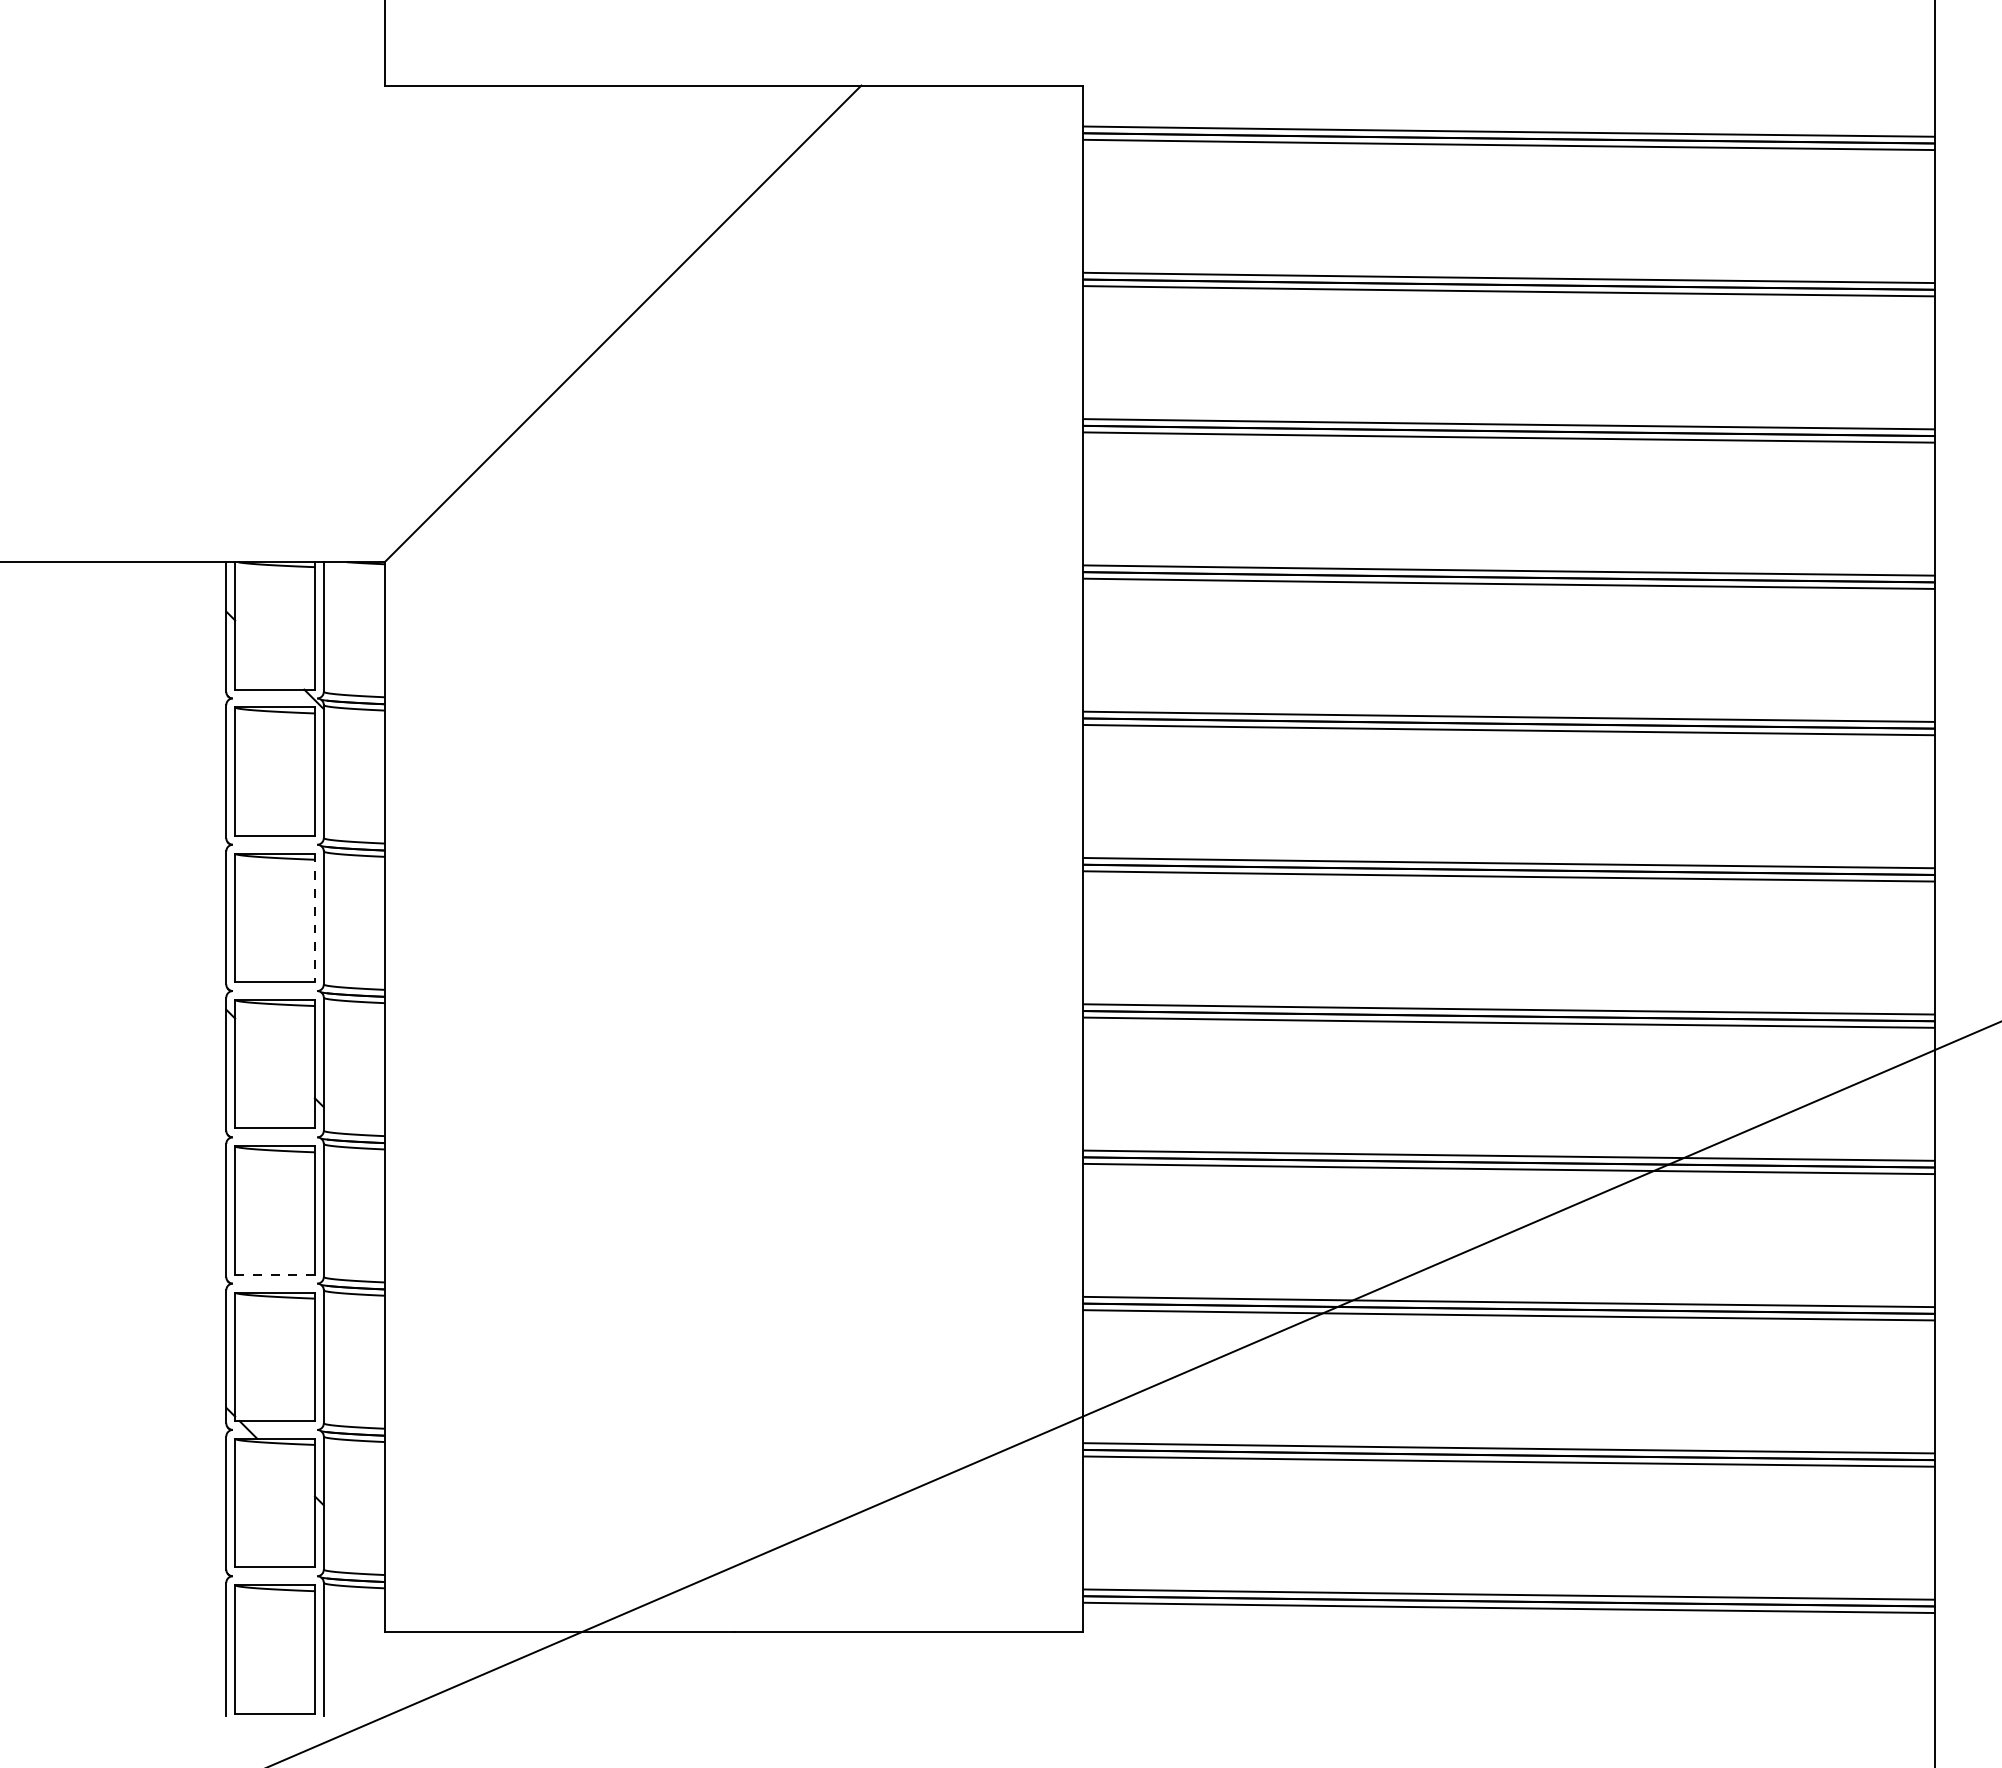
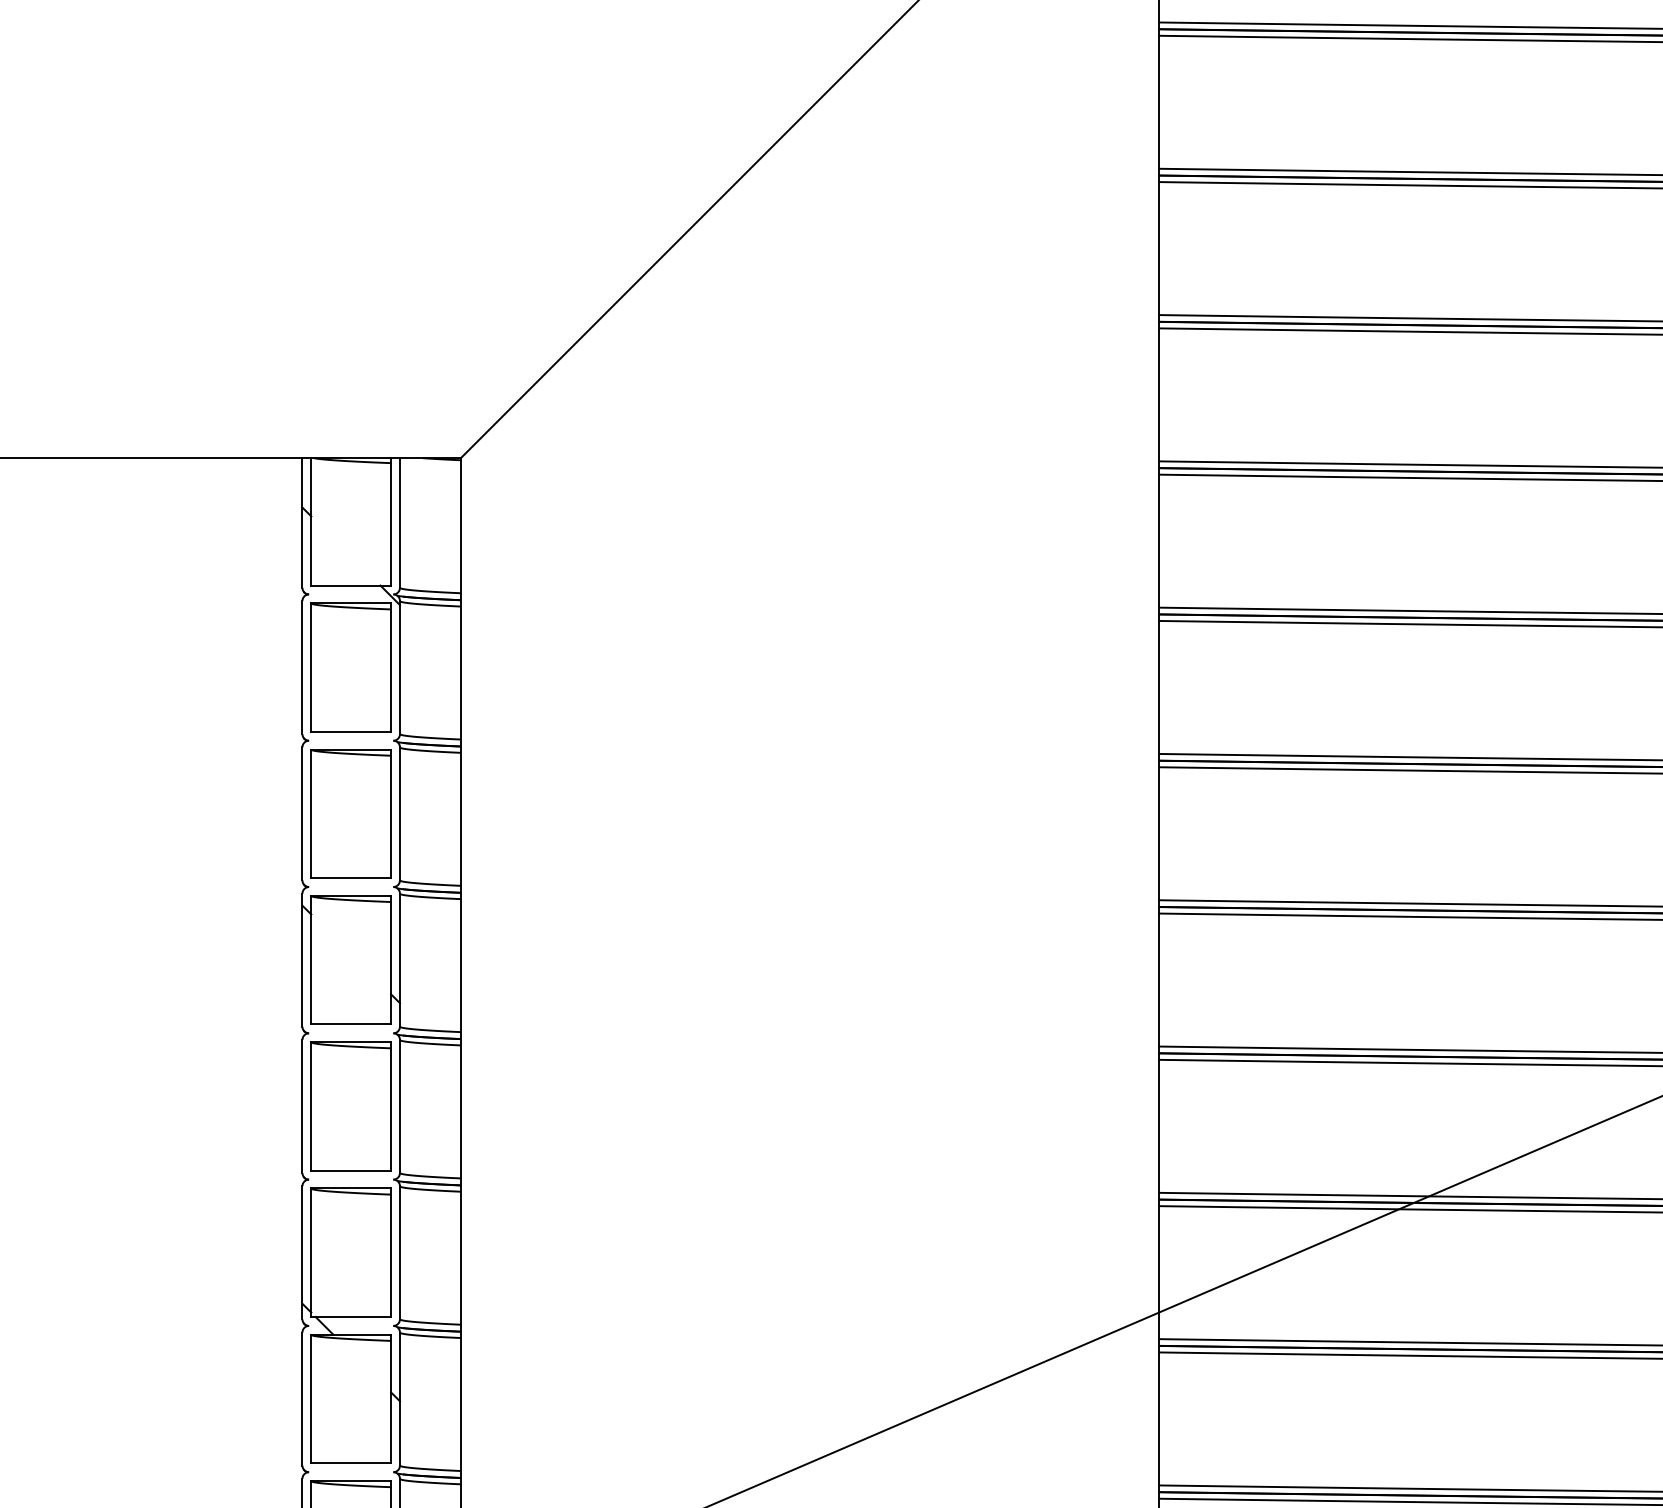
line: (314, 918) -> (390, 814), dashed -> solid
line: (275, 1274) -> (351, 1170), dashed -> solid

